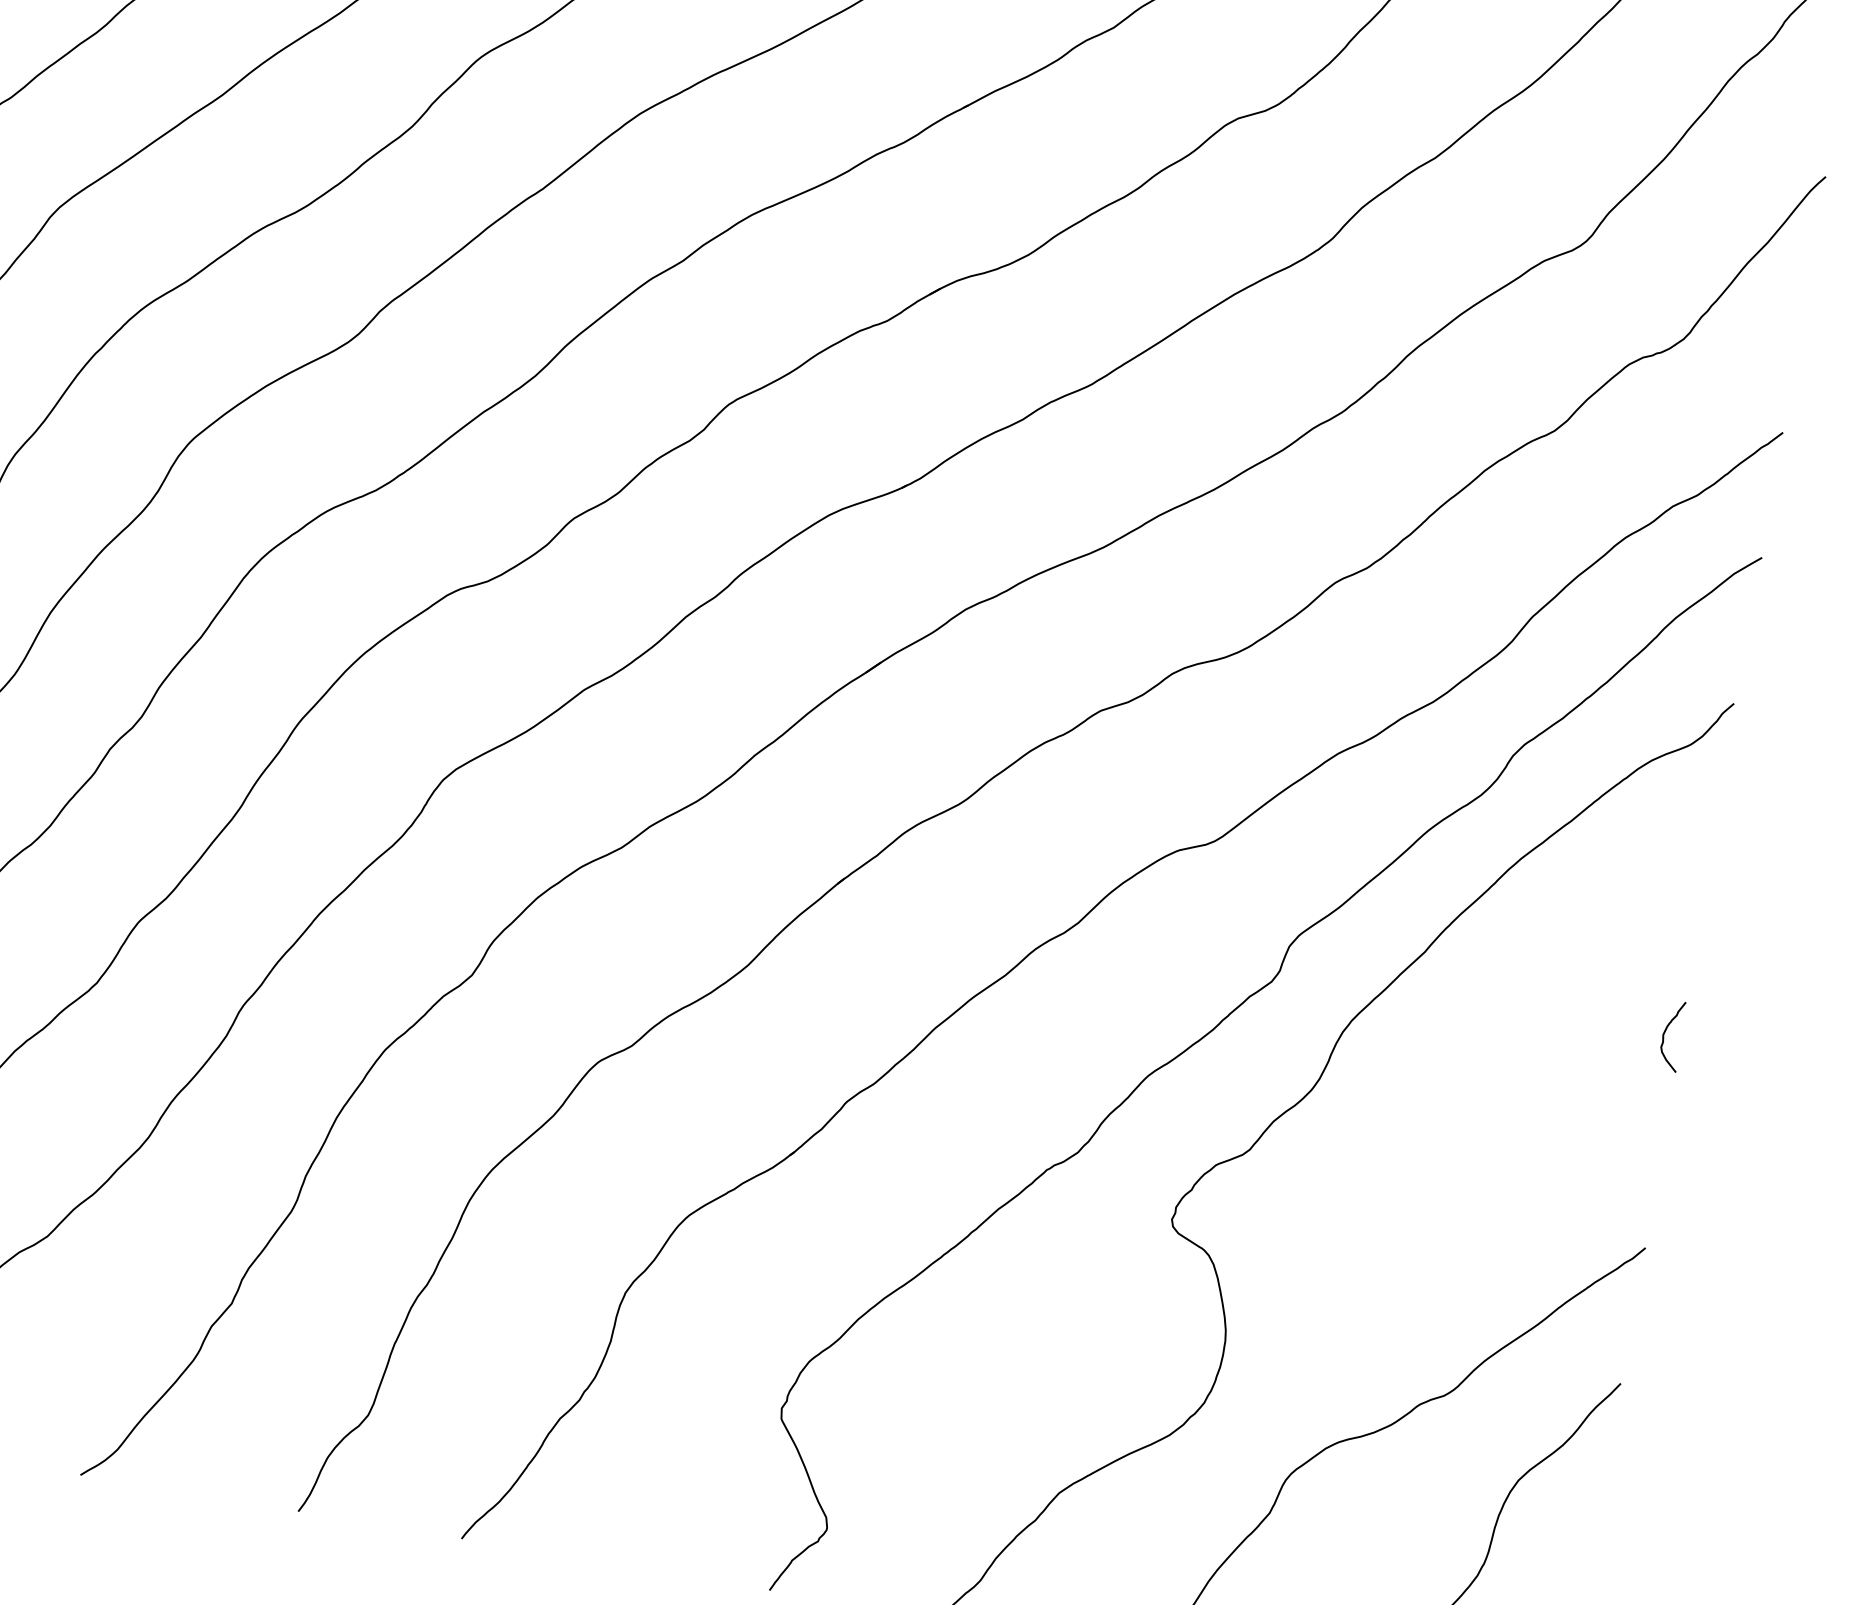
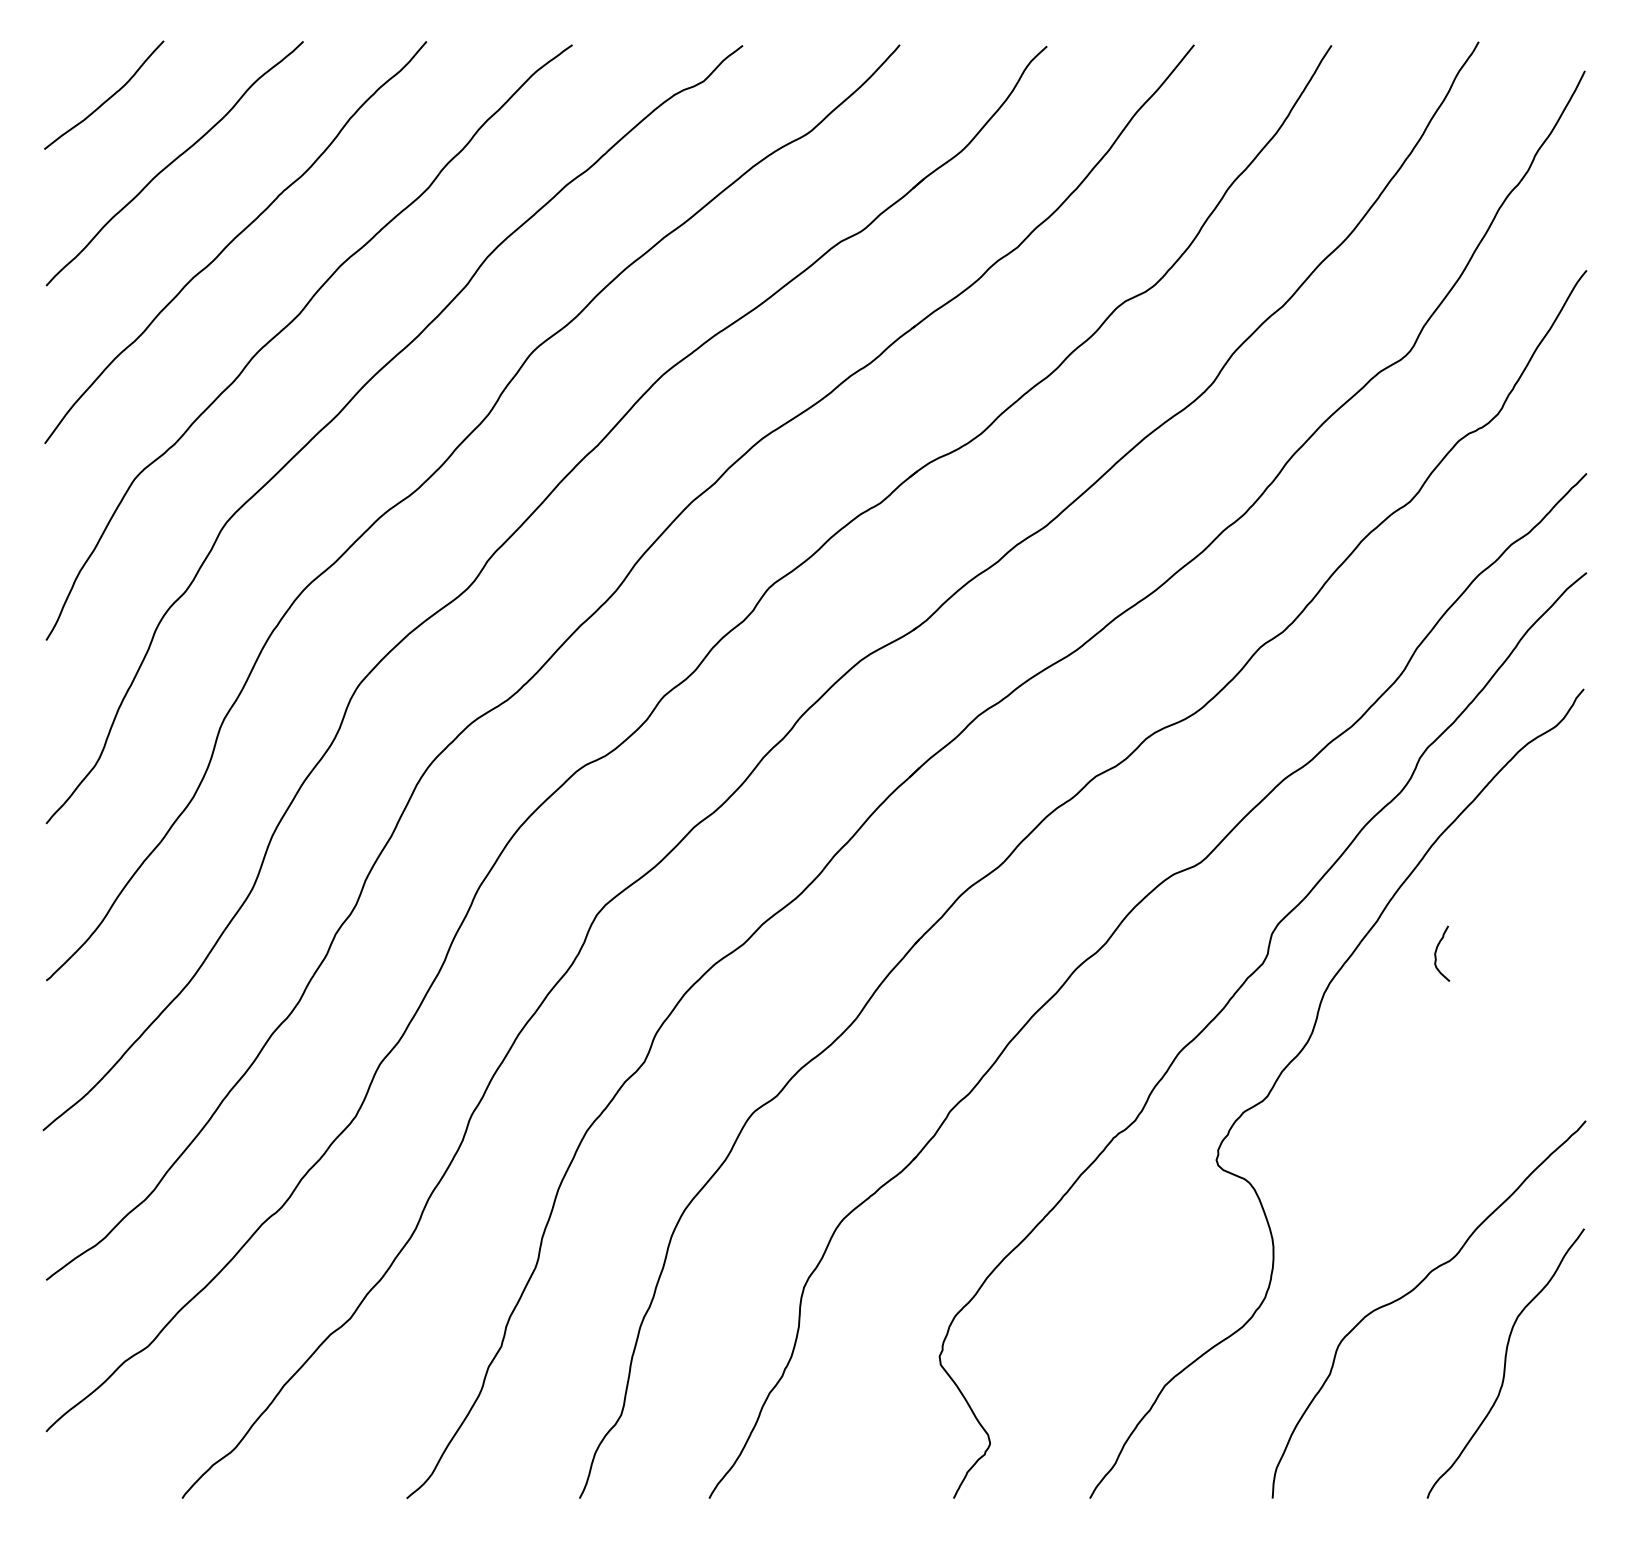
curve: (1667, 1030) -> (1437, 950), moved

